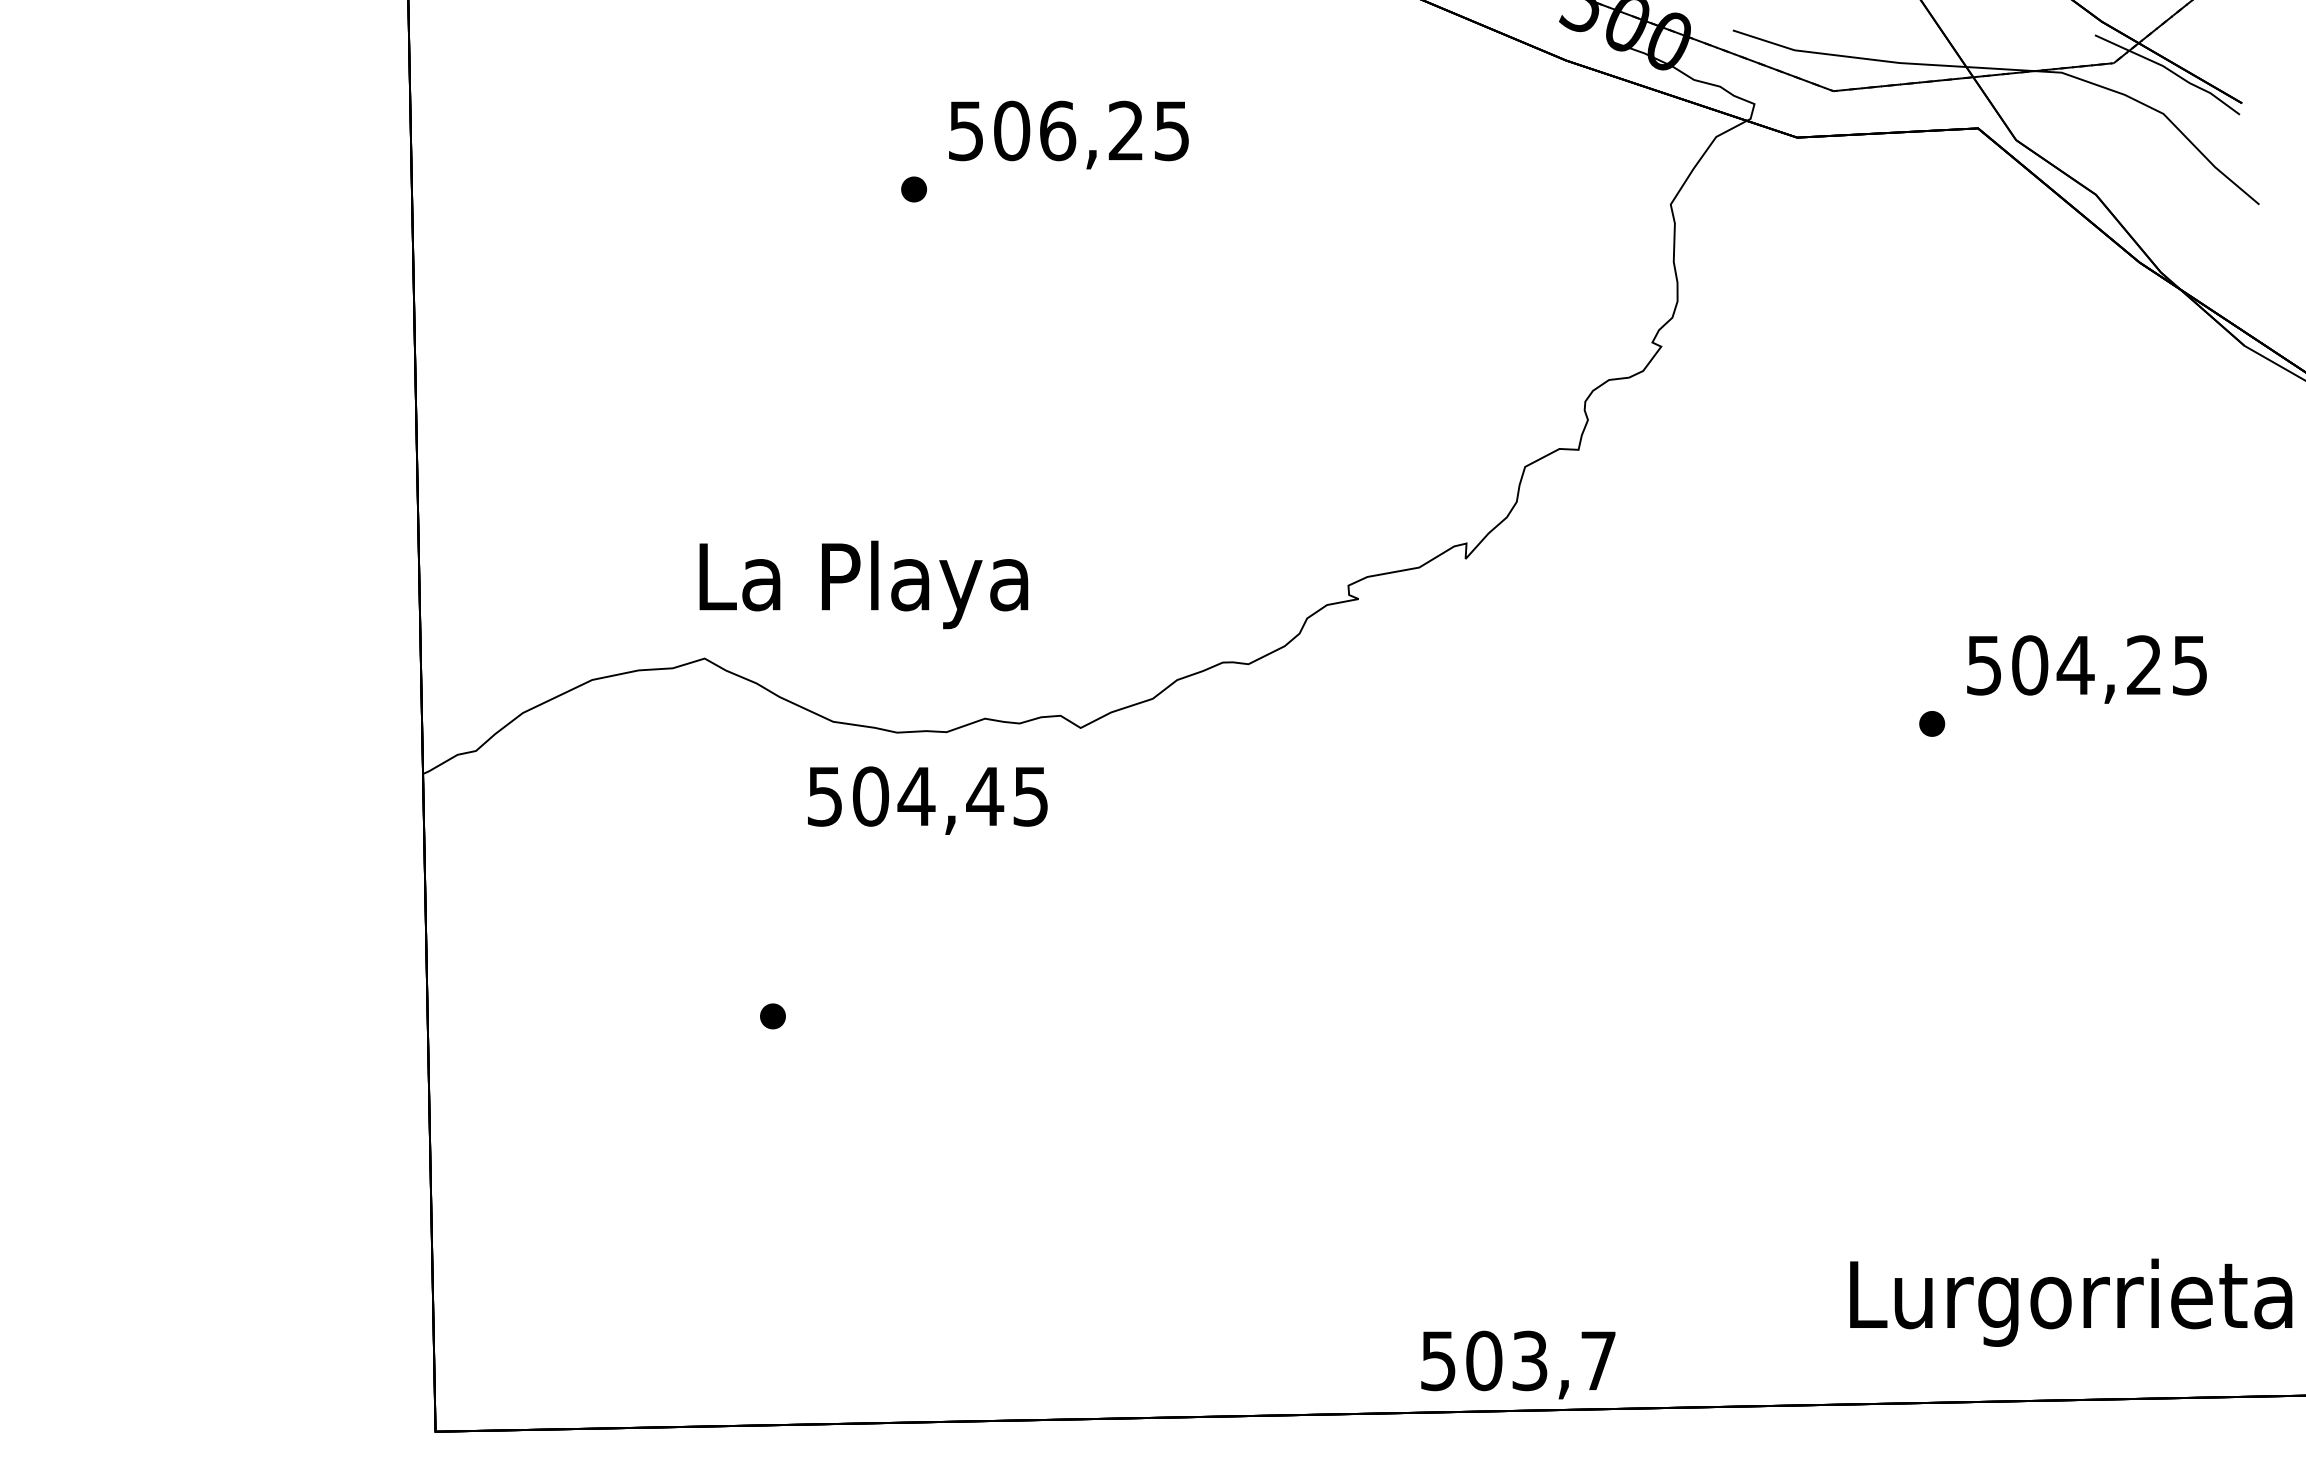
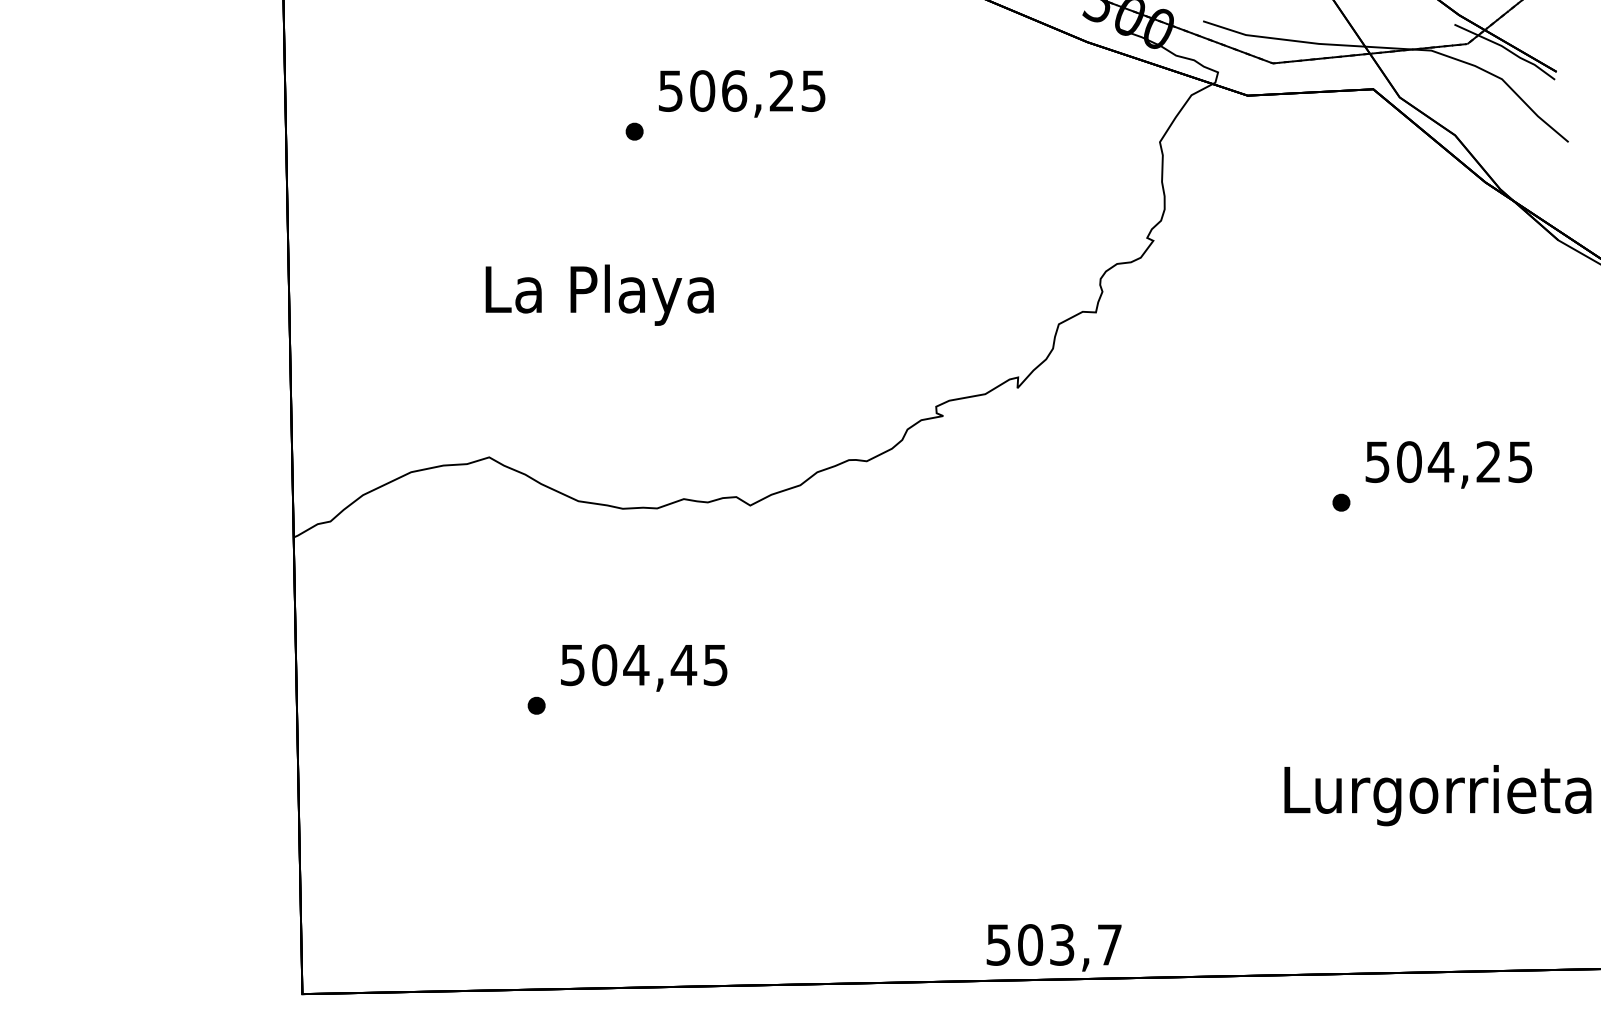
text: (863, 583) -> (599, 294), moved
text: (928, 799) -> (644, 667), moved
text: (2070, 1302) -> (1437, 795), moved

